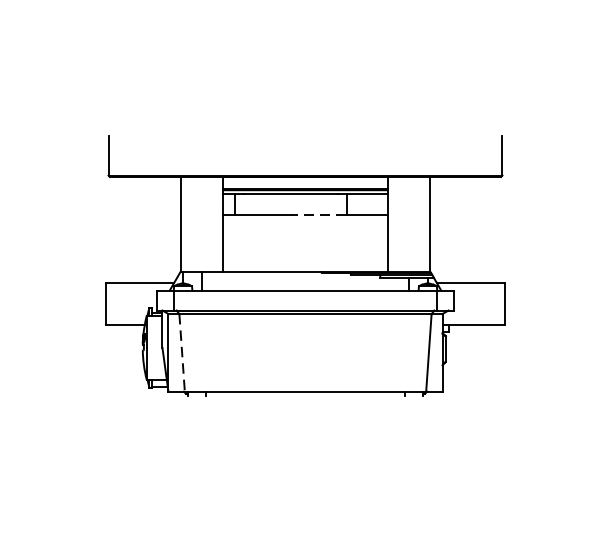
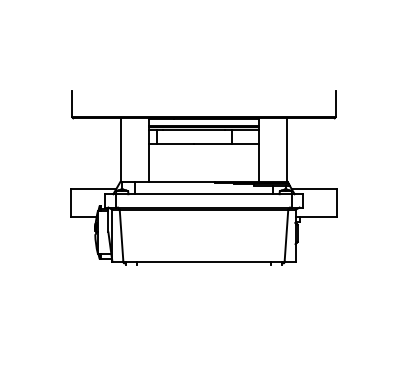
line: (318, 216) -> (212, 144), dashed -> solid
line: (182, 353) -> (121, 236), dashed -> solid

